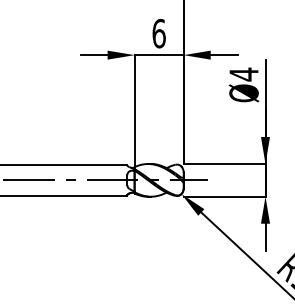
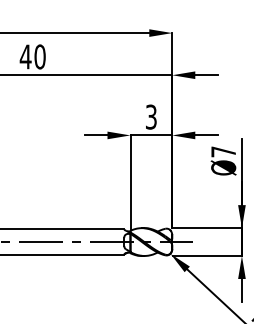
text: (159, 32) -> (151, 116), 6 -> 3
text: (243, 74) -> (223, 151), Ø4 -> Ø7

